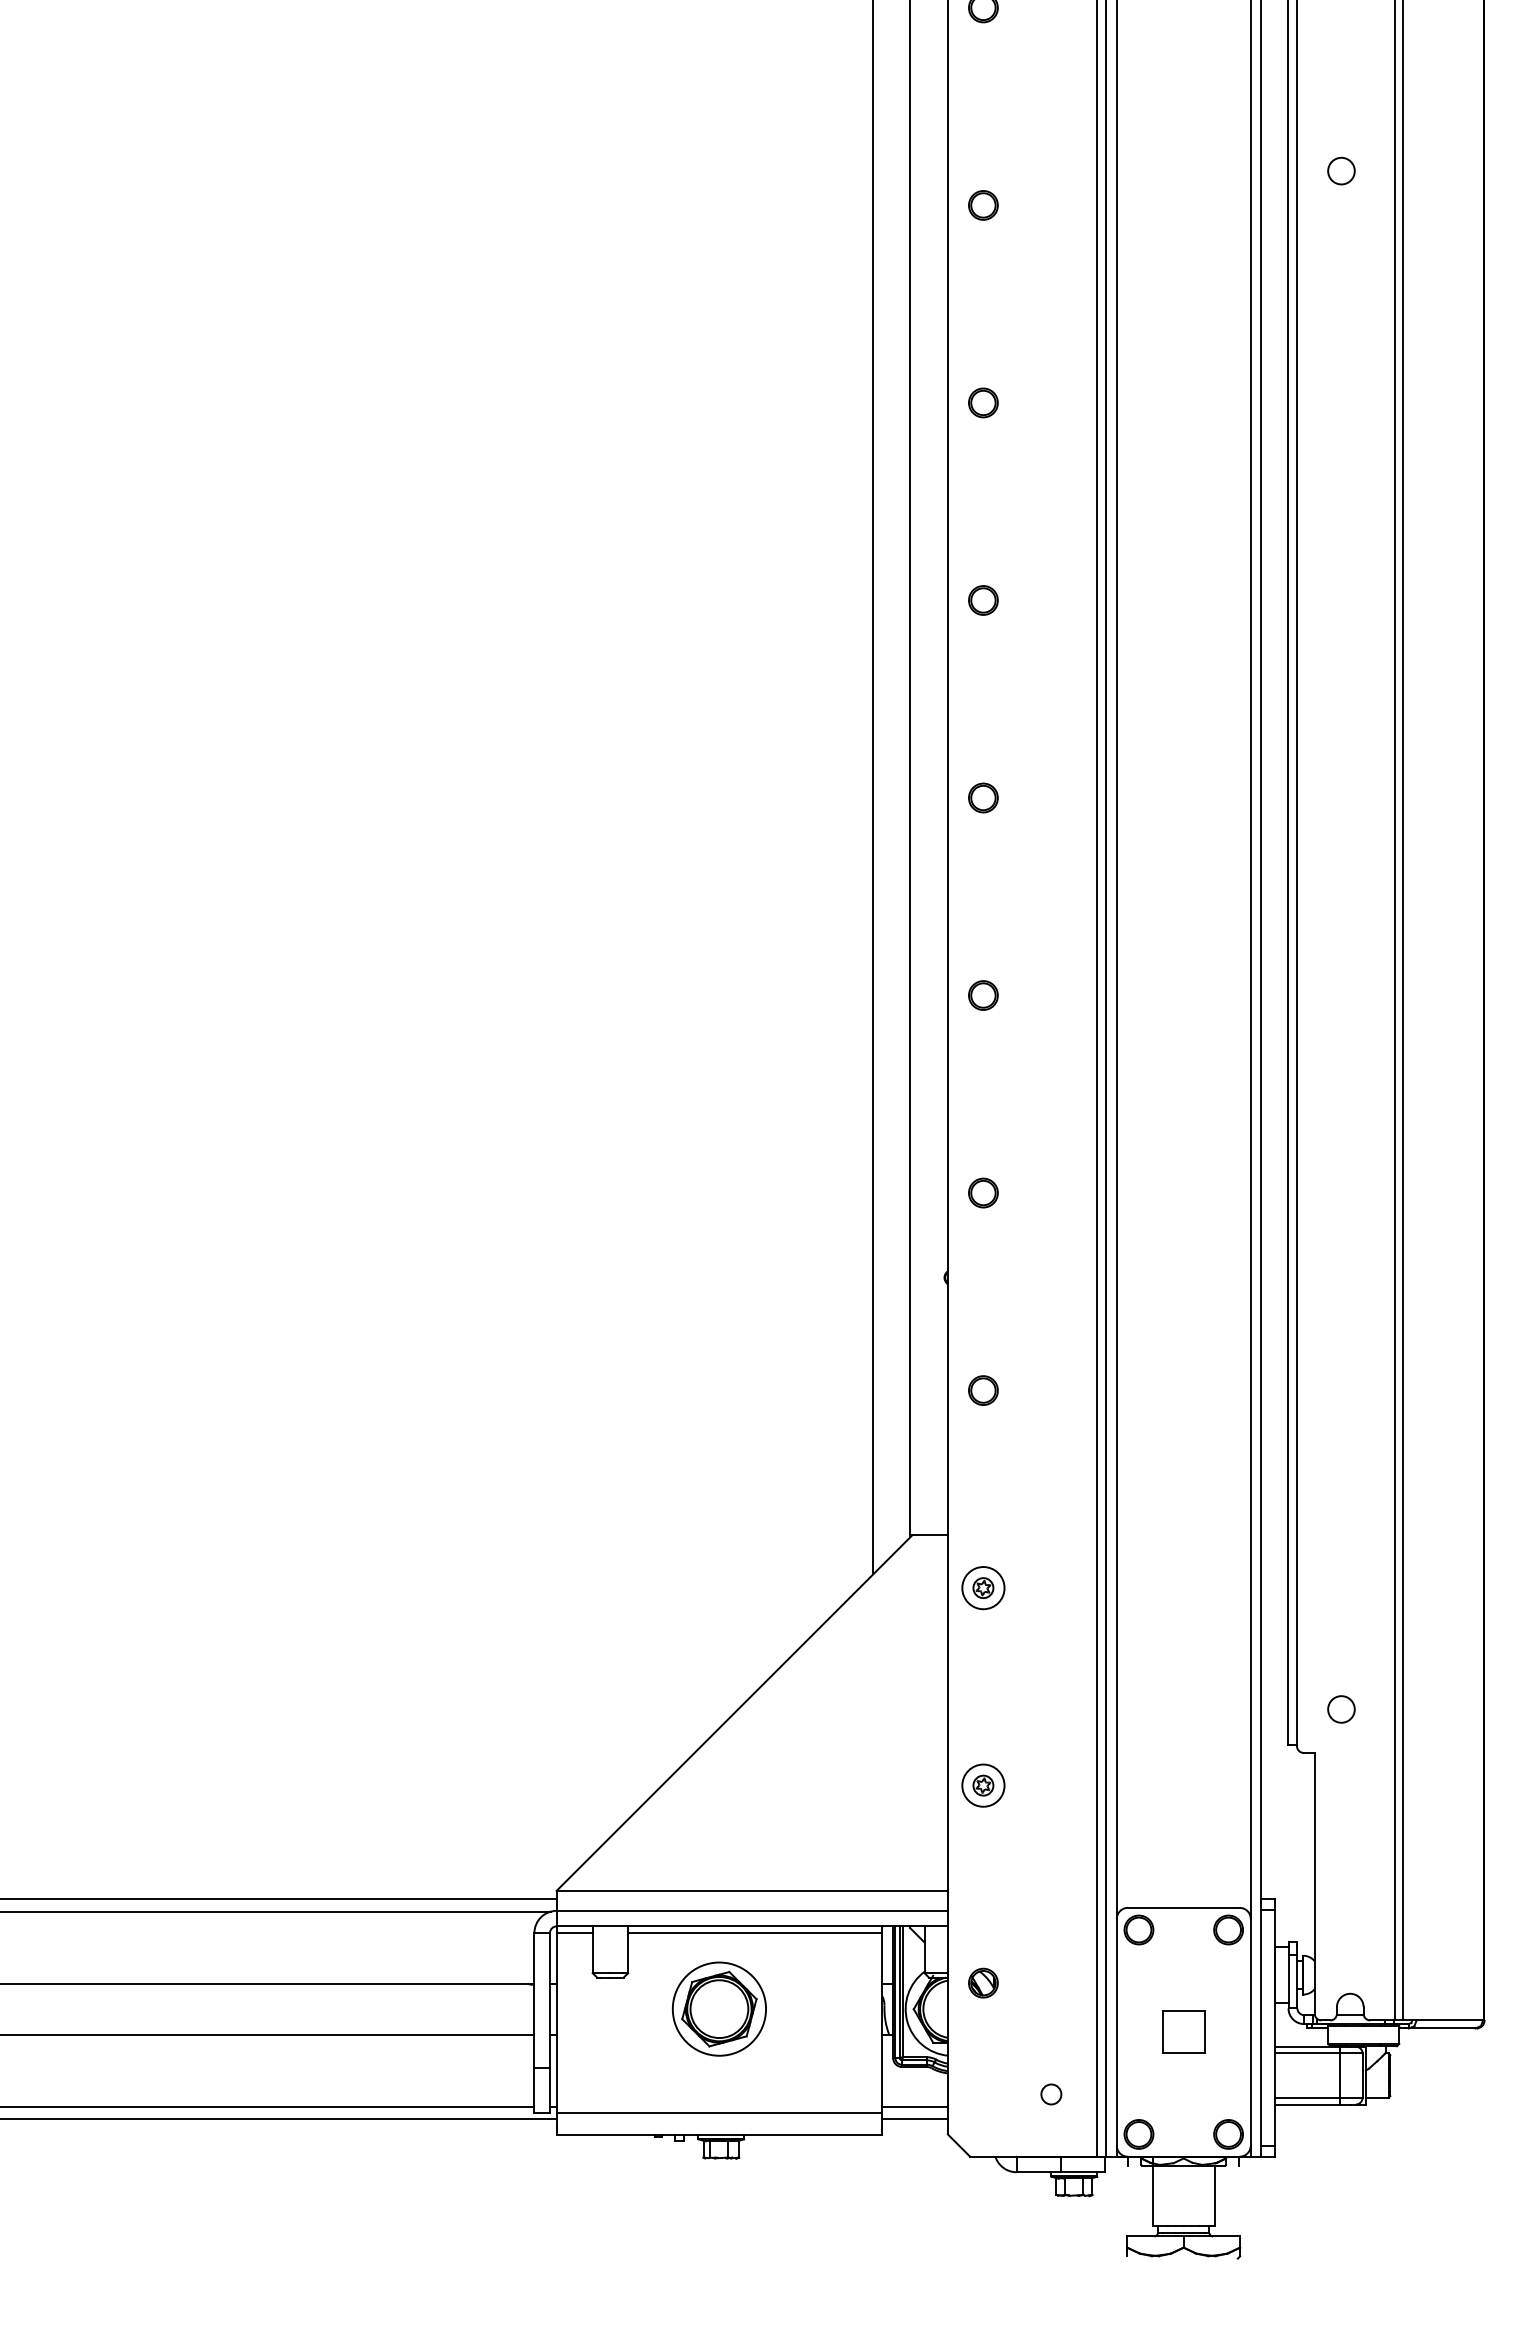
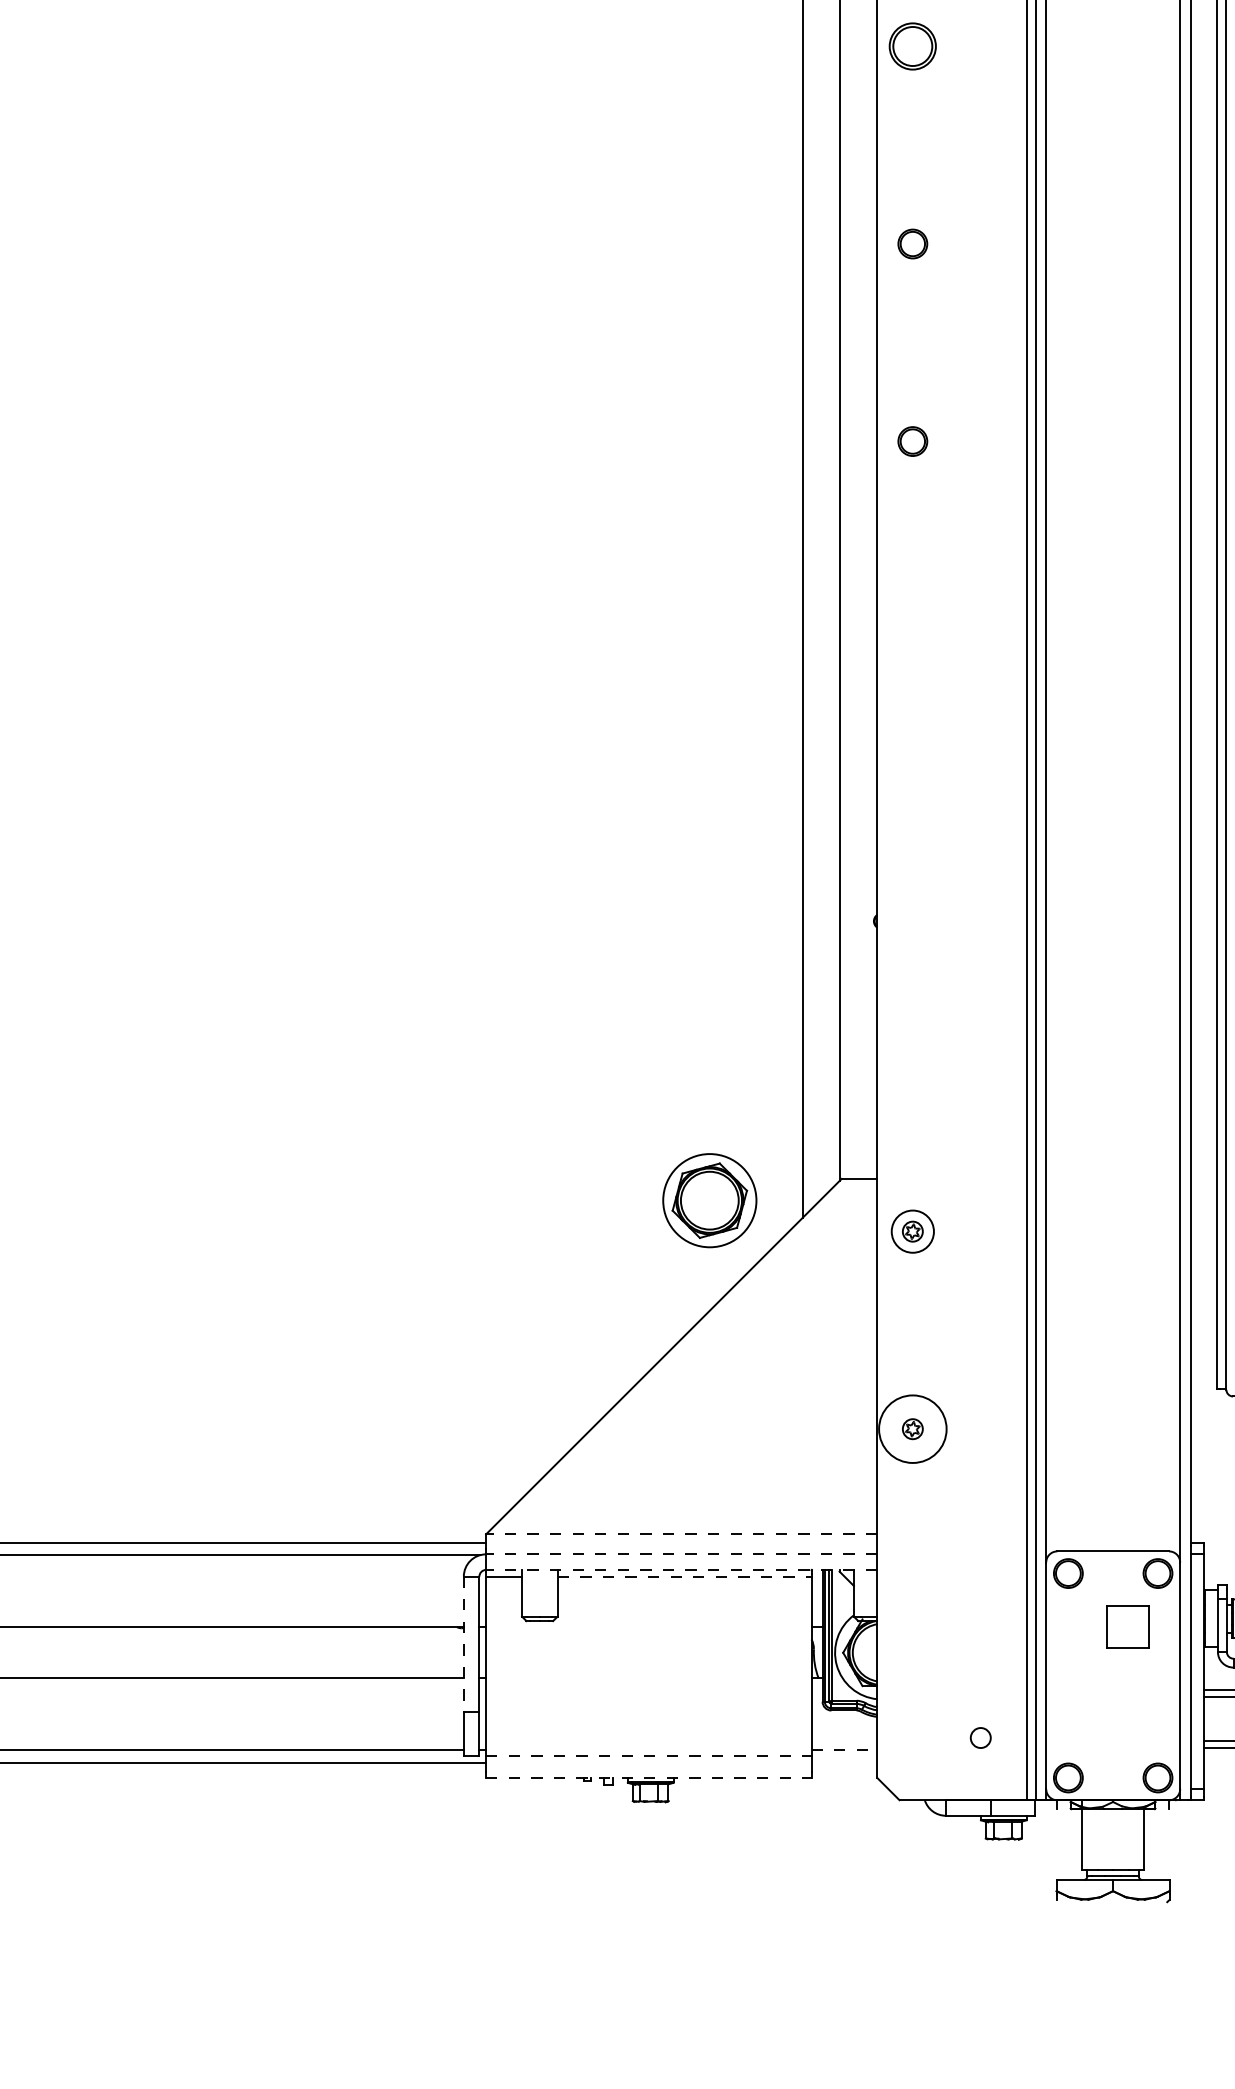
part: (983, 402) -> (912, 46), size x1.6
part: (983, 995) -> (912, 639), removed
part: (983, 1192) -> (912, 836), removed
part: (983, 1390) -> (912, 1034), removed
circle: (983, 1785) -> (912, 1429), size x1.6
line: (752, 1890) -> (681, 1534), solid -> dashed
line: (752, 1910) -> (681, 1554), solid -> dashed
line: (752, 1926) -> (681, 1570), solid -> dashed
line: (755, 1933) -> (684, 1577), solid -> dashed
part: (983, 1982) -> (912, 1626), removed
line: (534, 2000) -> (463, 1644), solid -> dashed
part: (718, 2008) -> (708, 1200), moved
part: (1183, 2031) -> (1127, 1626), moved
line: (915, 2106) -> (844, 1750), solid -> dashed
line: (719, 2112) -> (648, 1756), solid -> dashed
line: (914, 2119) -> (843, 1763), removed
line: (719, 2134) -> (648, 1778), solid -> dashed

